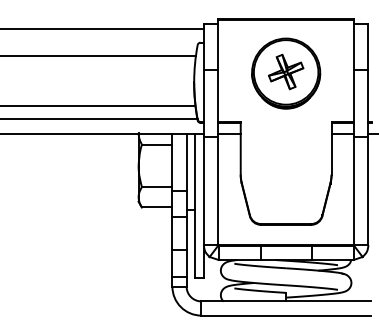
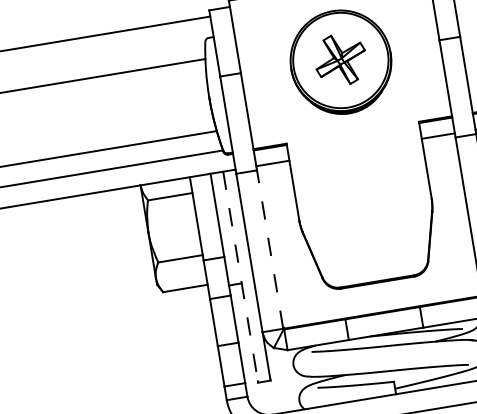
line: (218, 190) -> (270, 248), solid -> dashed
line: (195, 205) -> (240, 276), solid -> dashed

